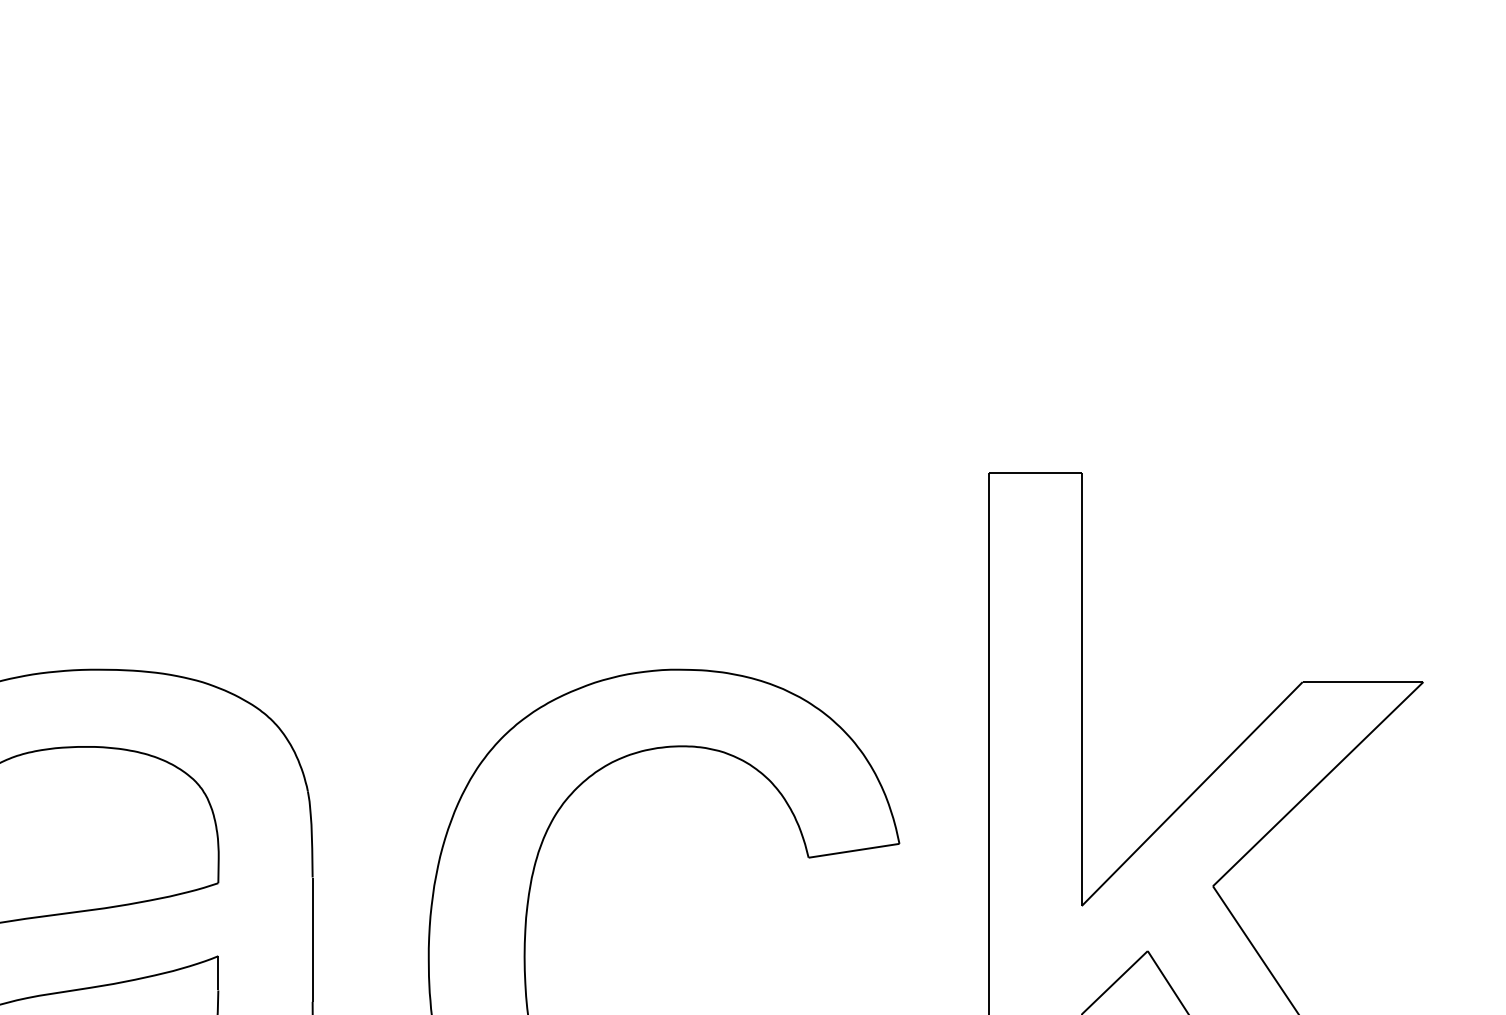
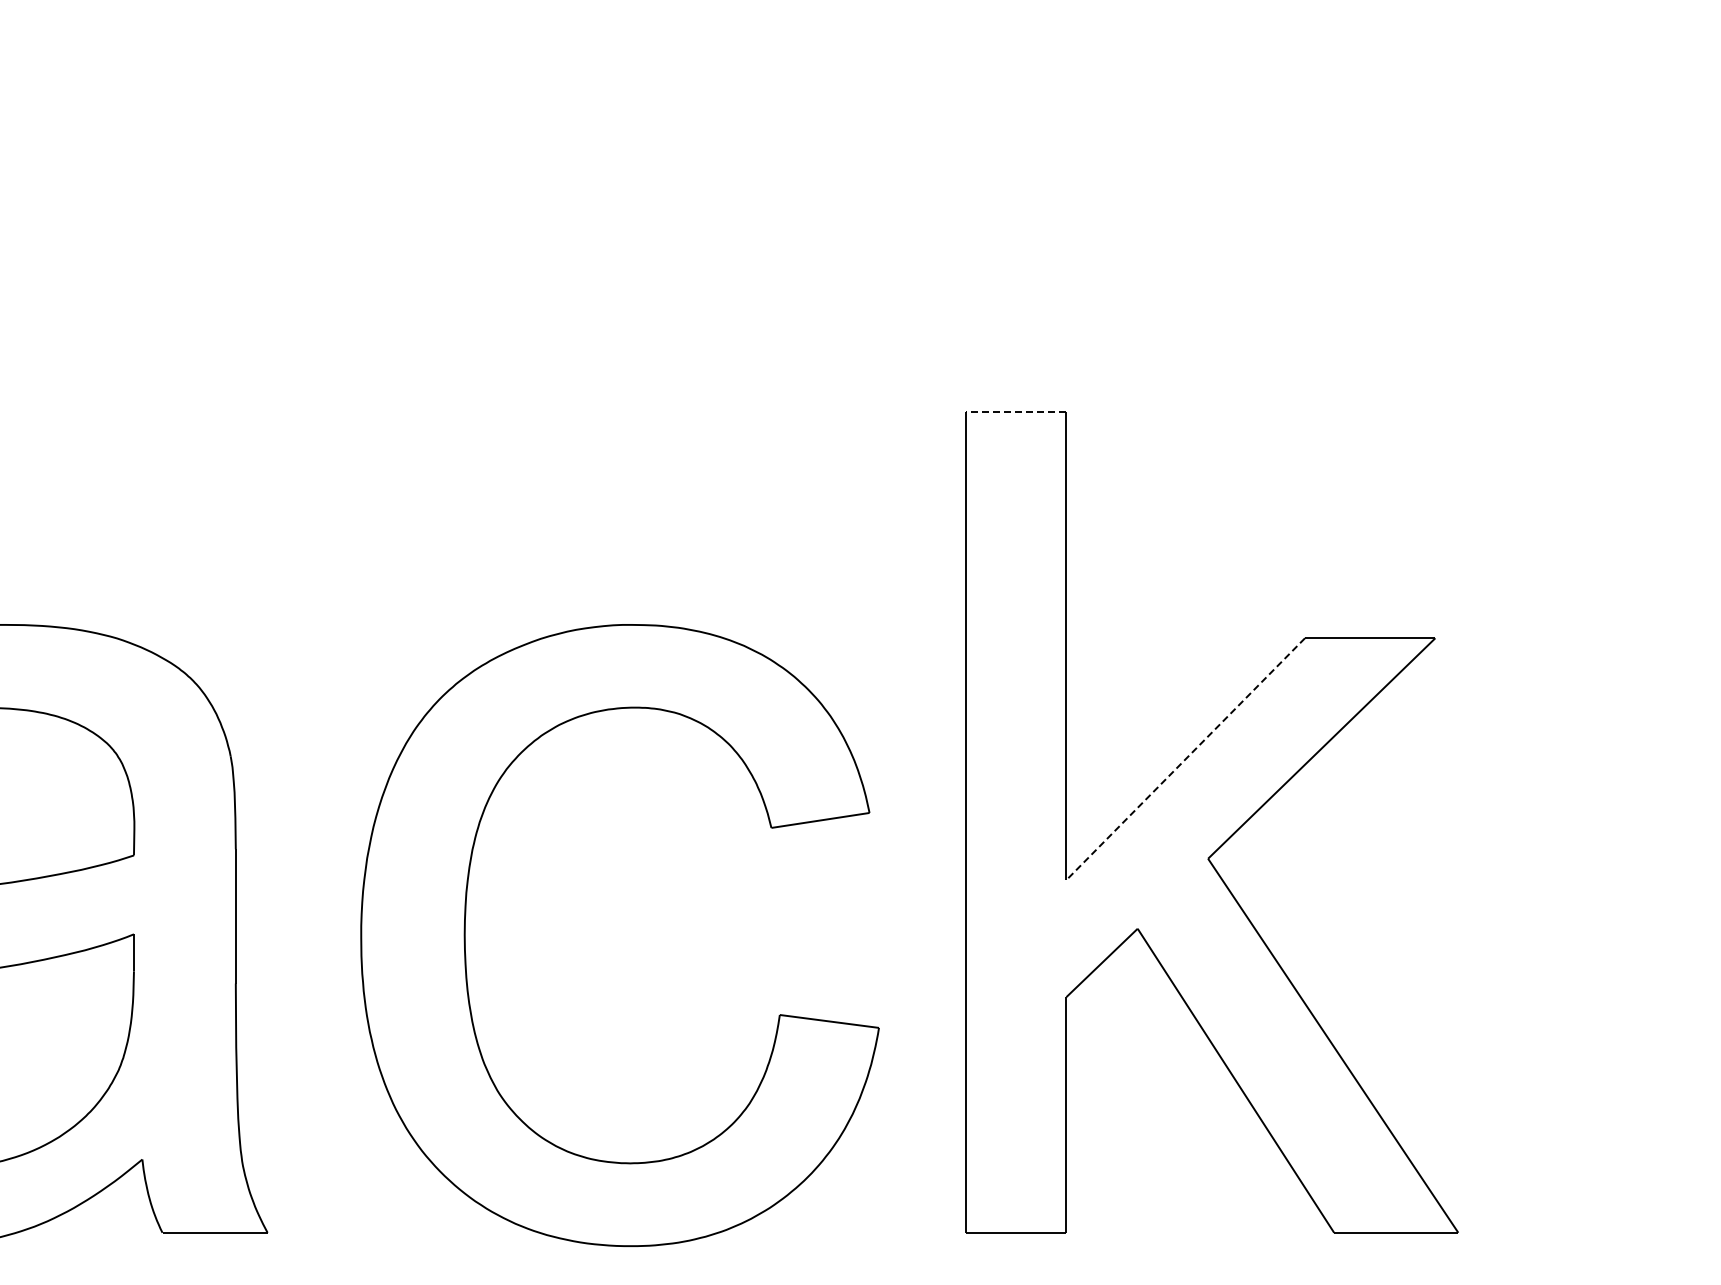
line: (1034, 473) -> (1015, 412), solid -> dashed
line: (1192, 794) -> (1185, 759), solid -> dashed

